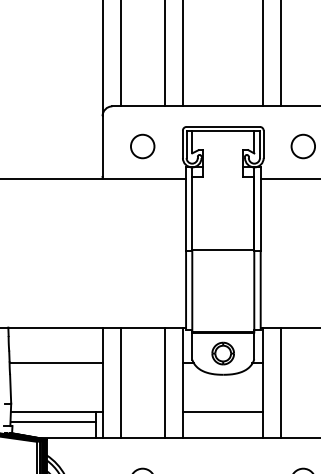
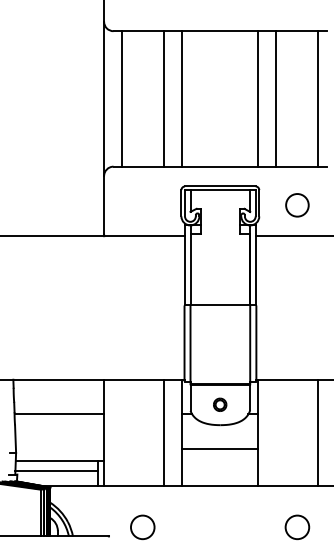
circle: (142, 146) -> (142, 205), removed
part: (222, 353) -> (219, 404), size x0.6
line: (121, 382) -> (122, 432), removed
line: (281, 382) -> (276, 432), removed
line: (222, 412) -> (219, 449), moved

